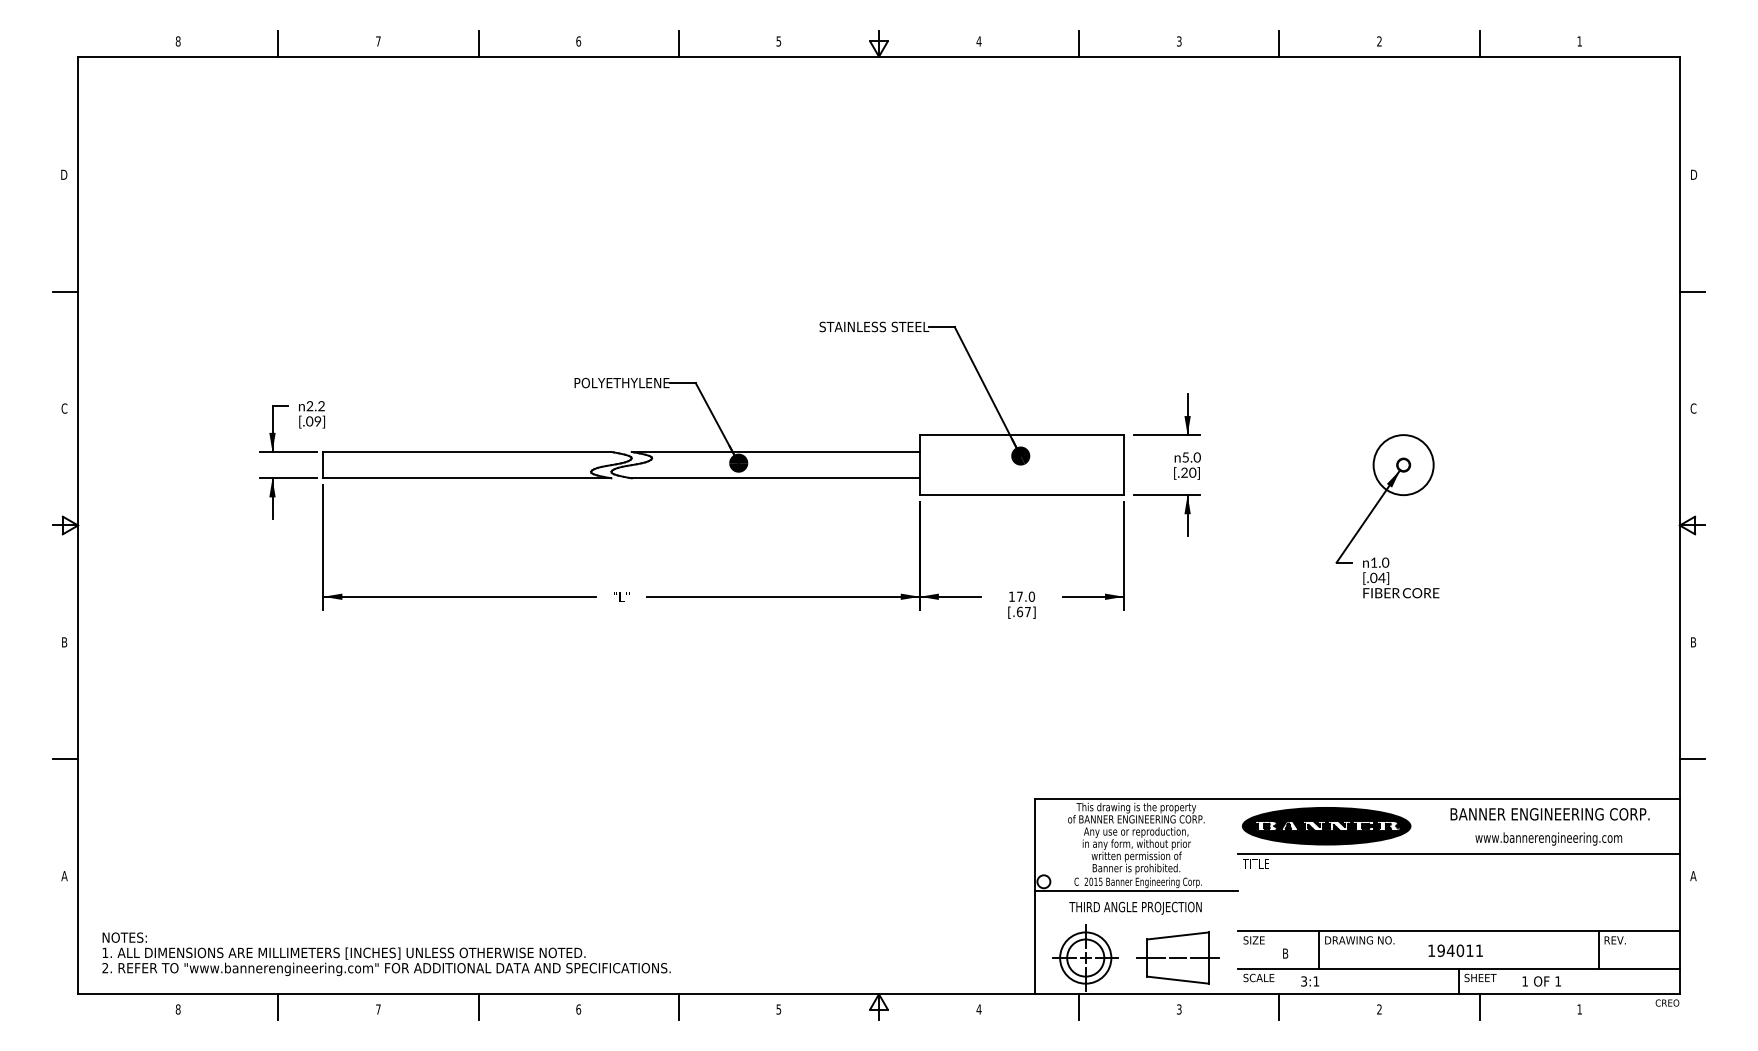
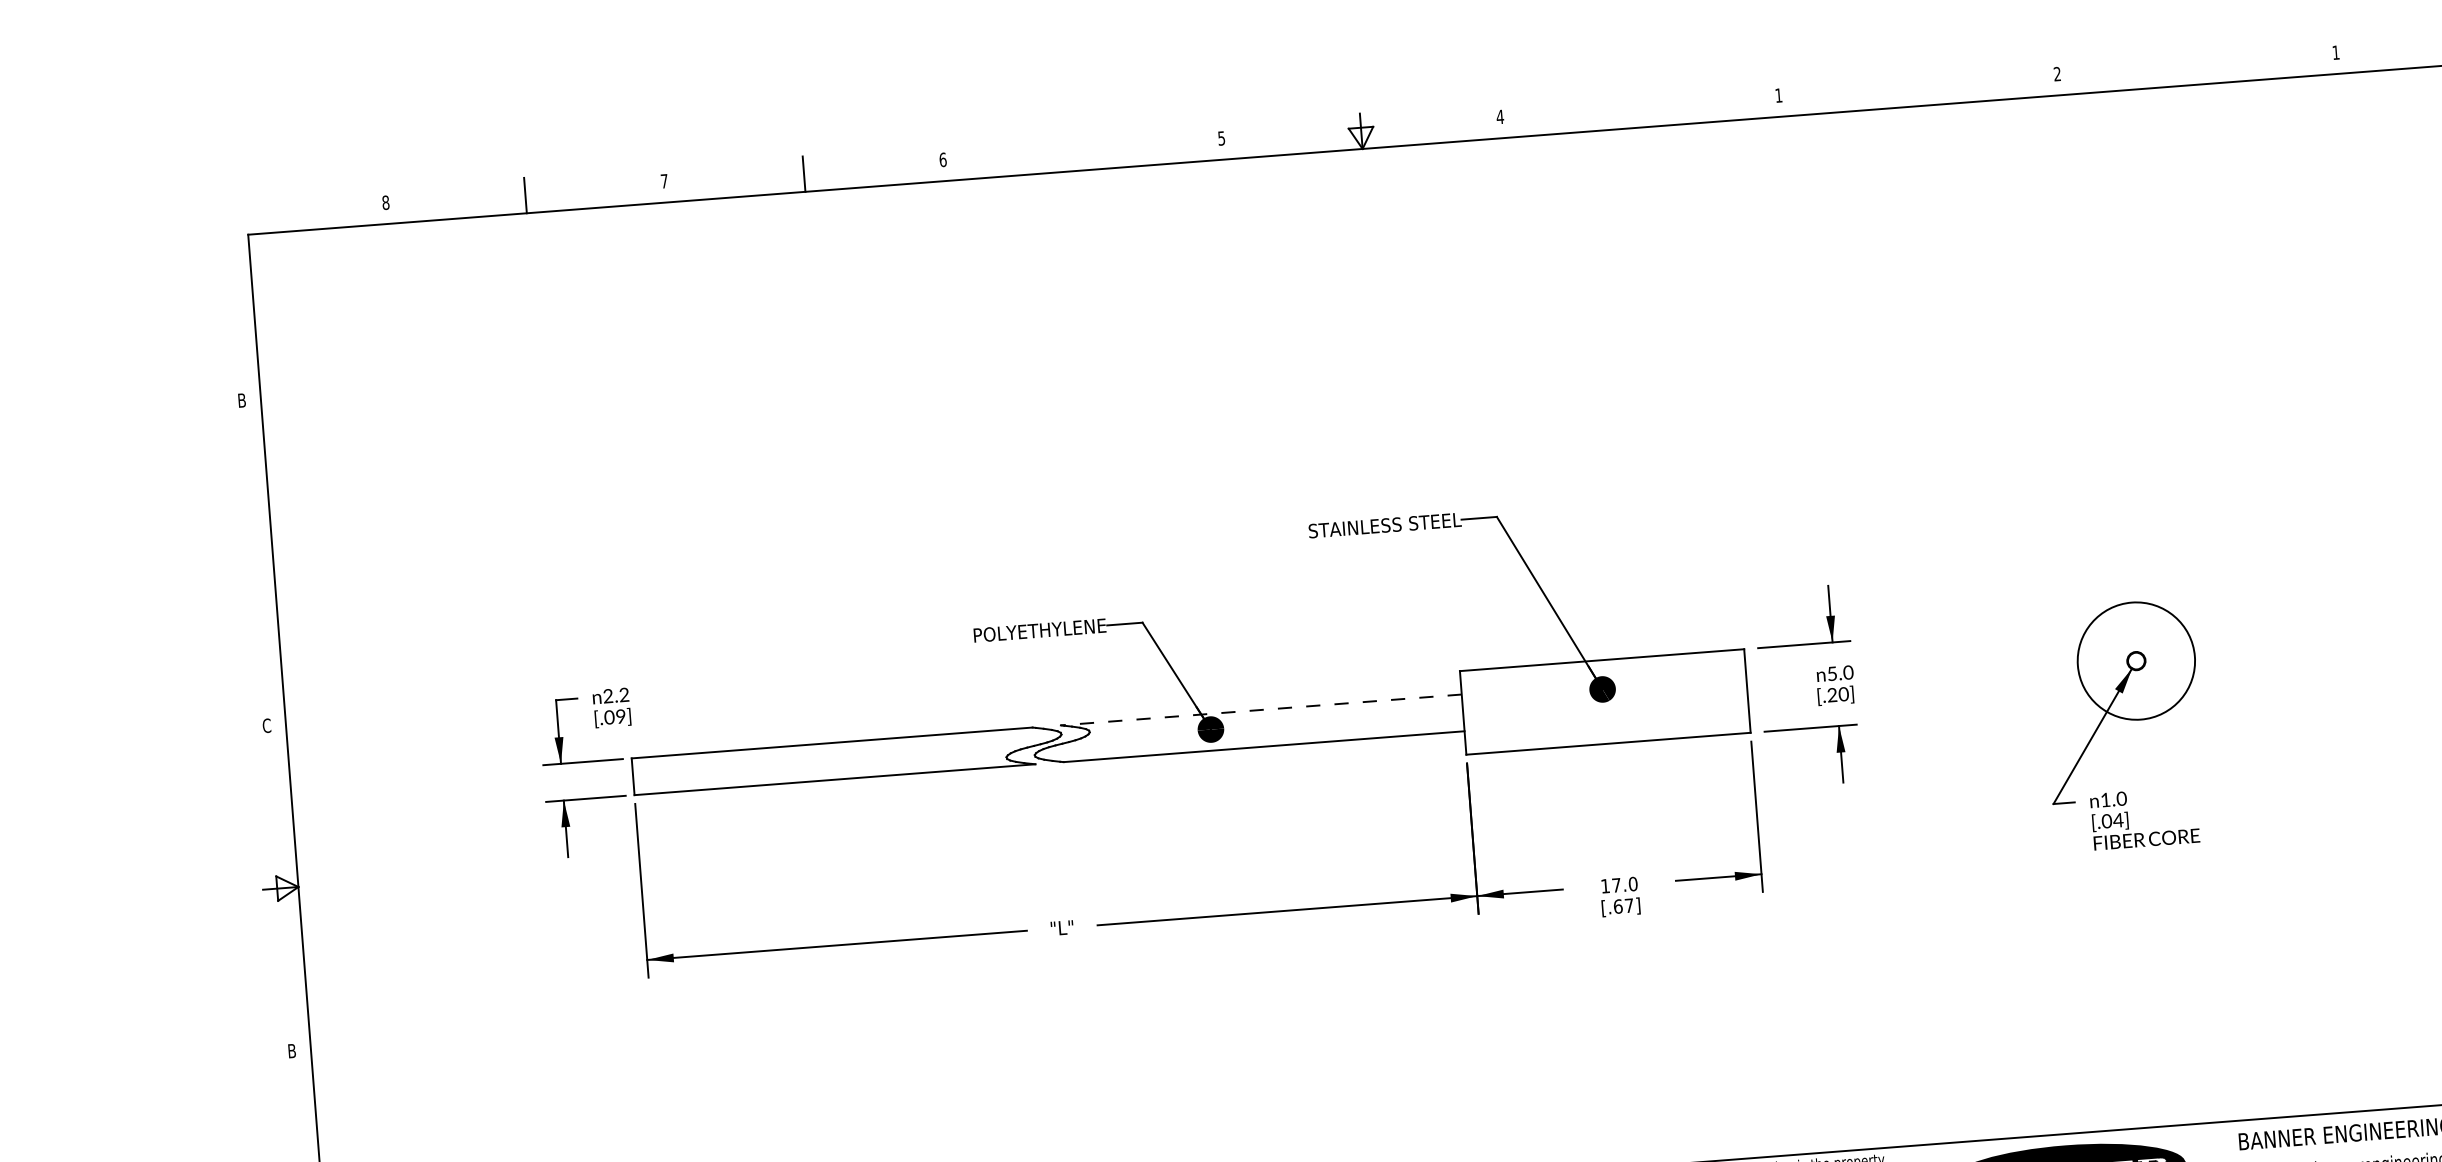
text: (1178, 41) -> (1777, 95), 3 -> 1
line: (678, 43) -> (1082, 152), removed
line: (1079, 43) -> (1640, 109), removed
line: (1279, 43) -> (1918, 87), removed
line: (1479, 43) -> (2196, 66), removed
text: (64, 174) -> (241, 400), D -> B
line: (65, 291) -> (255, 562), removed
line: (775, 451) -> (1260, 709), solid -> dashed
circle: (1403, 465) -> (2136, 661), size x1.4

